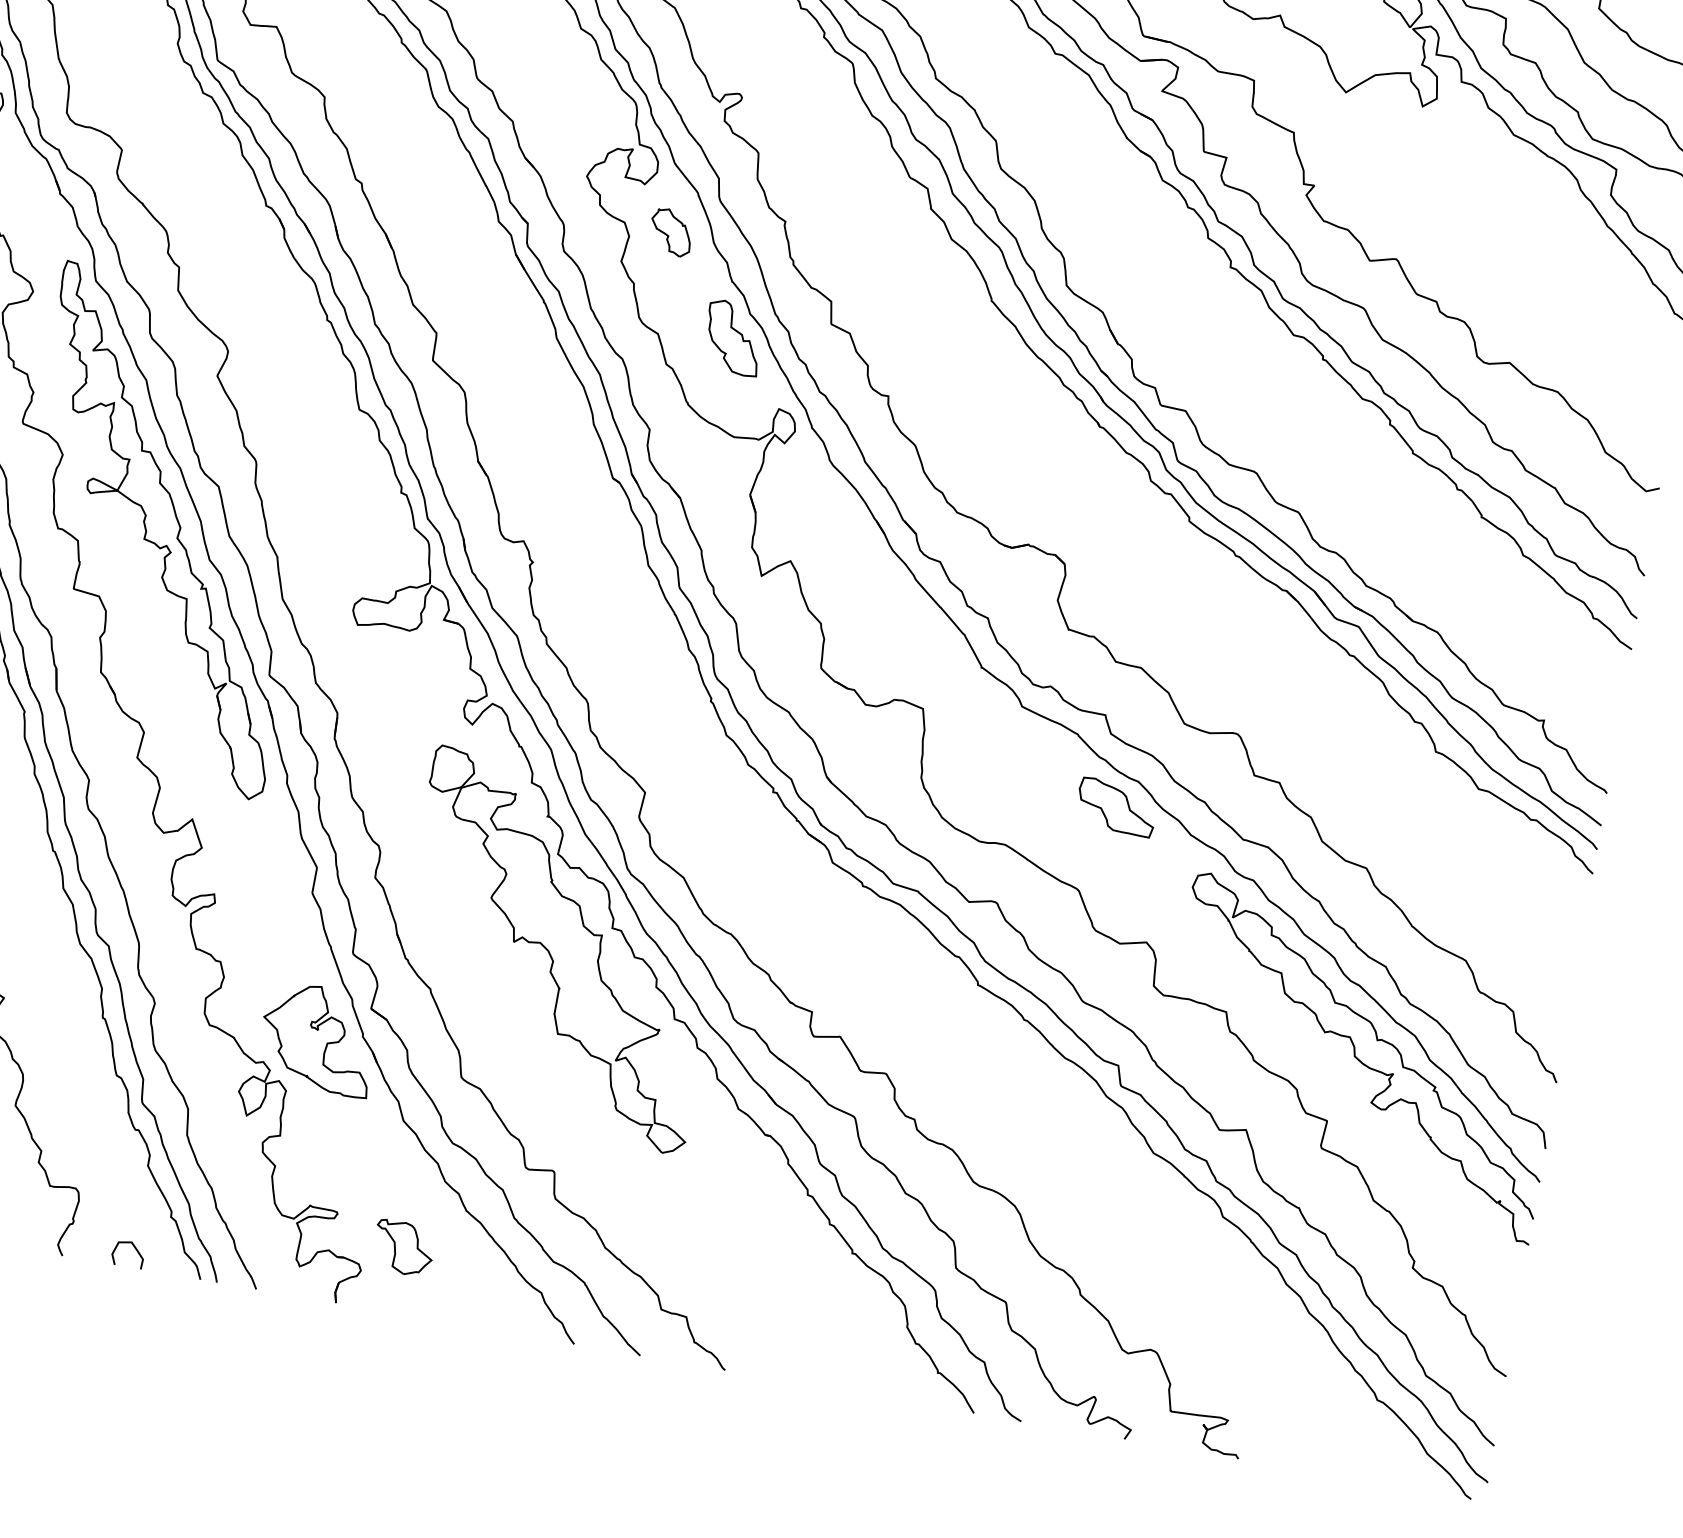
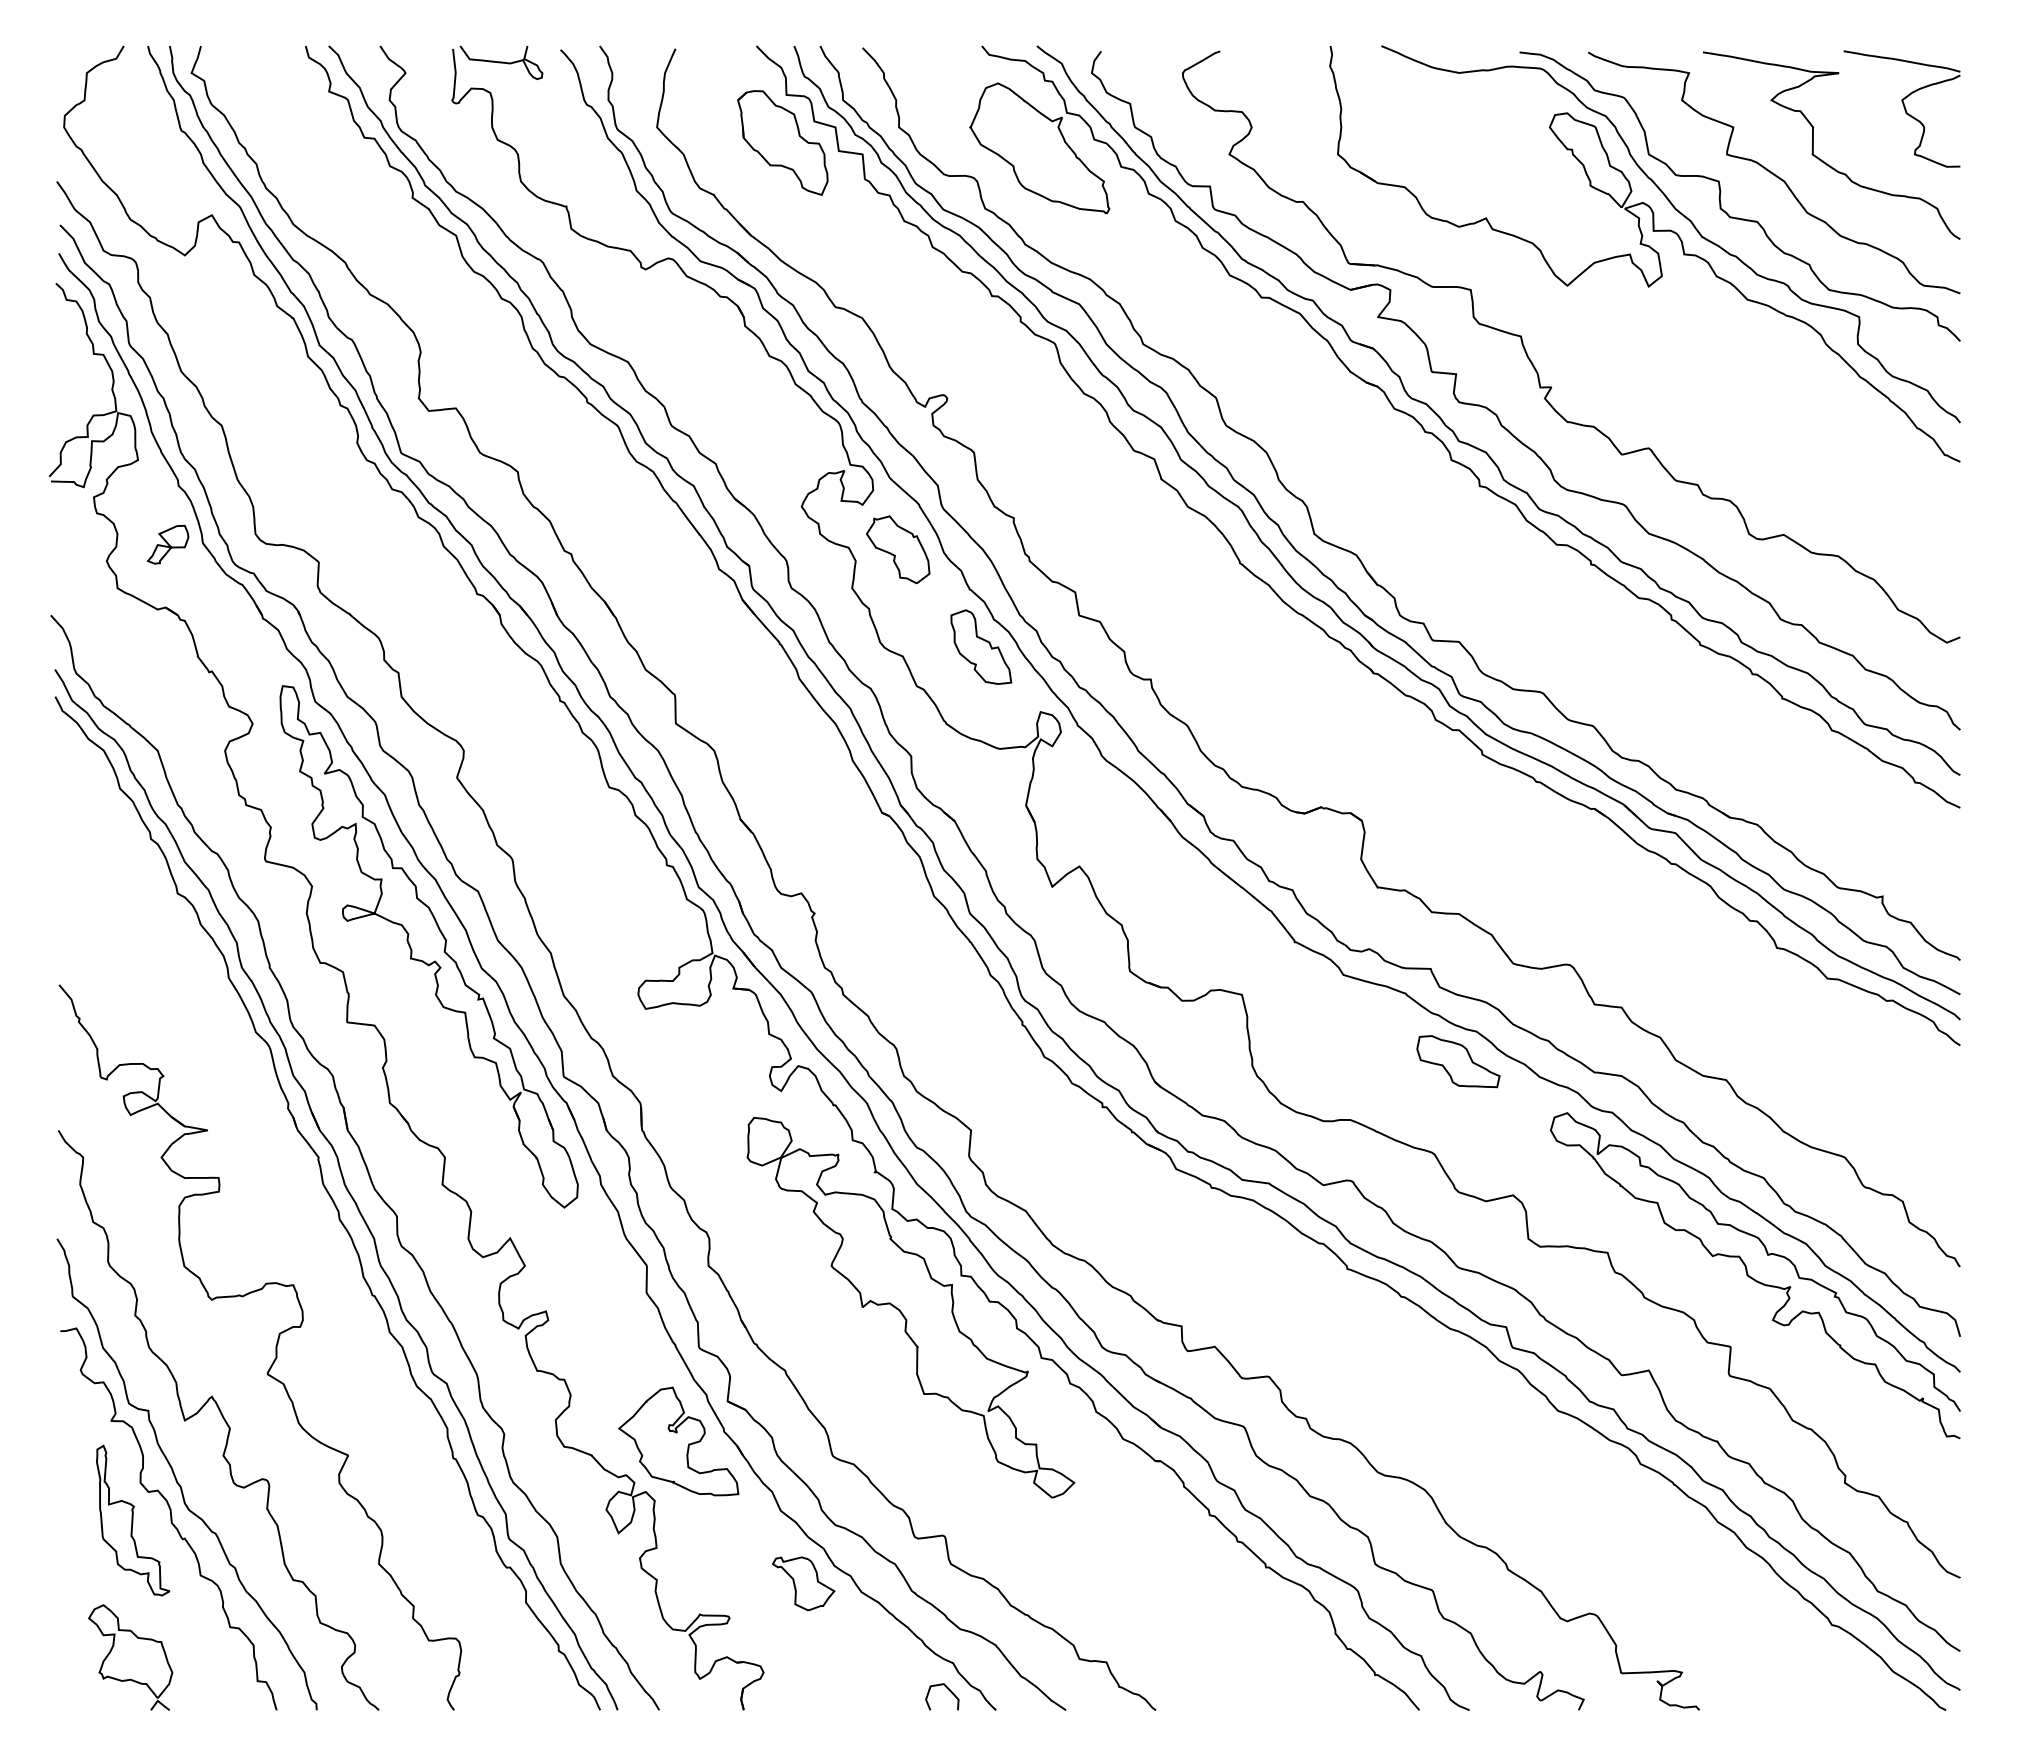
part: (671, 232) -> (898, 549), size x1.43
part: (403, 1247) -> (803, 1583), moved
curve: (135, 1249) -> (948, 1690), moved

